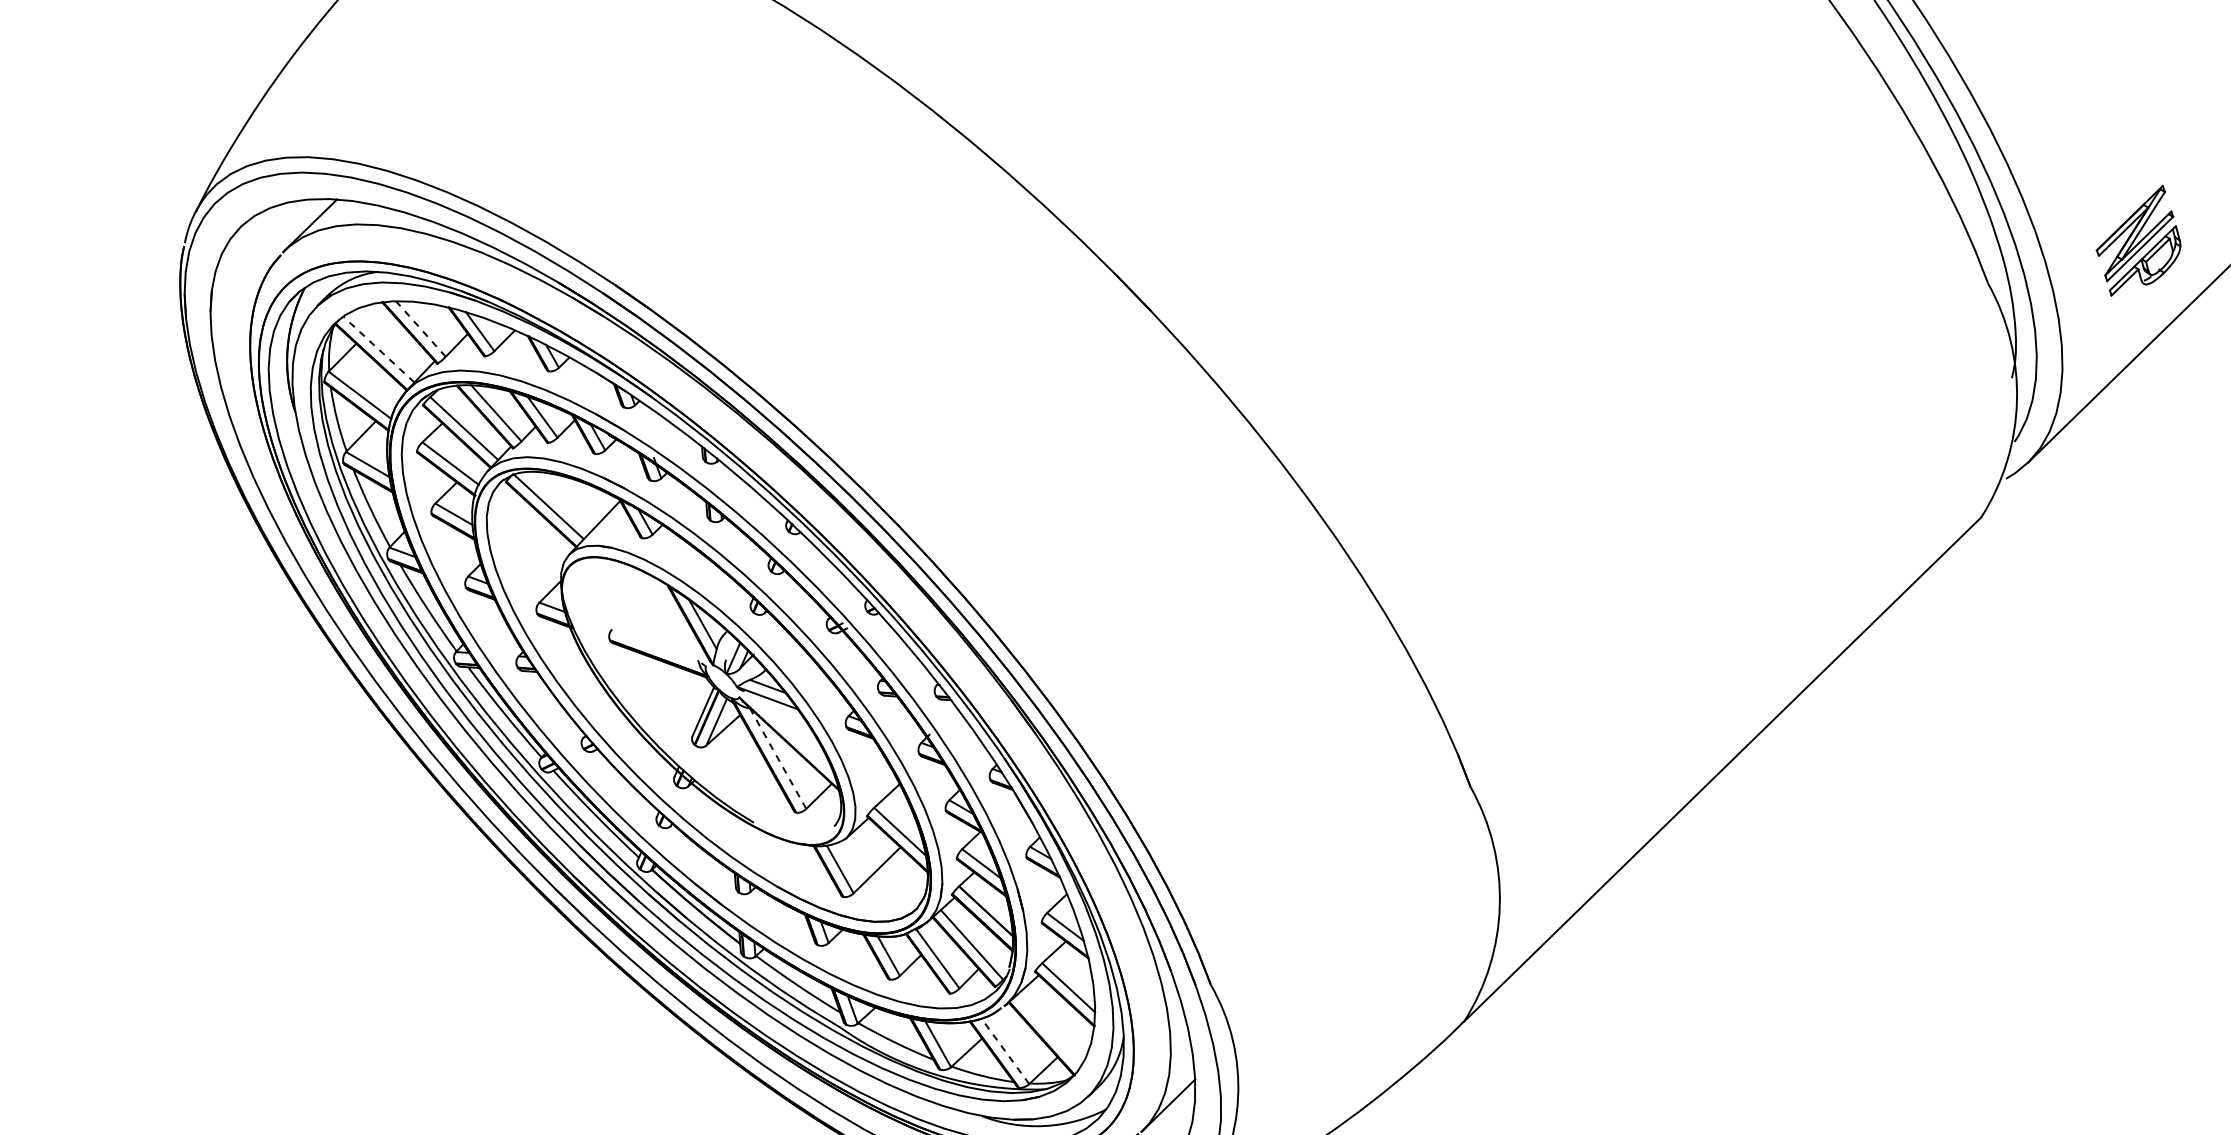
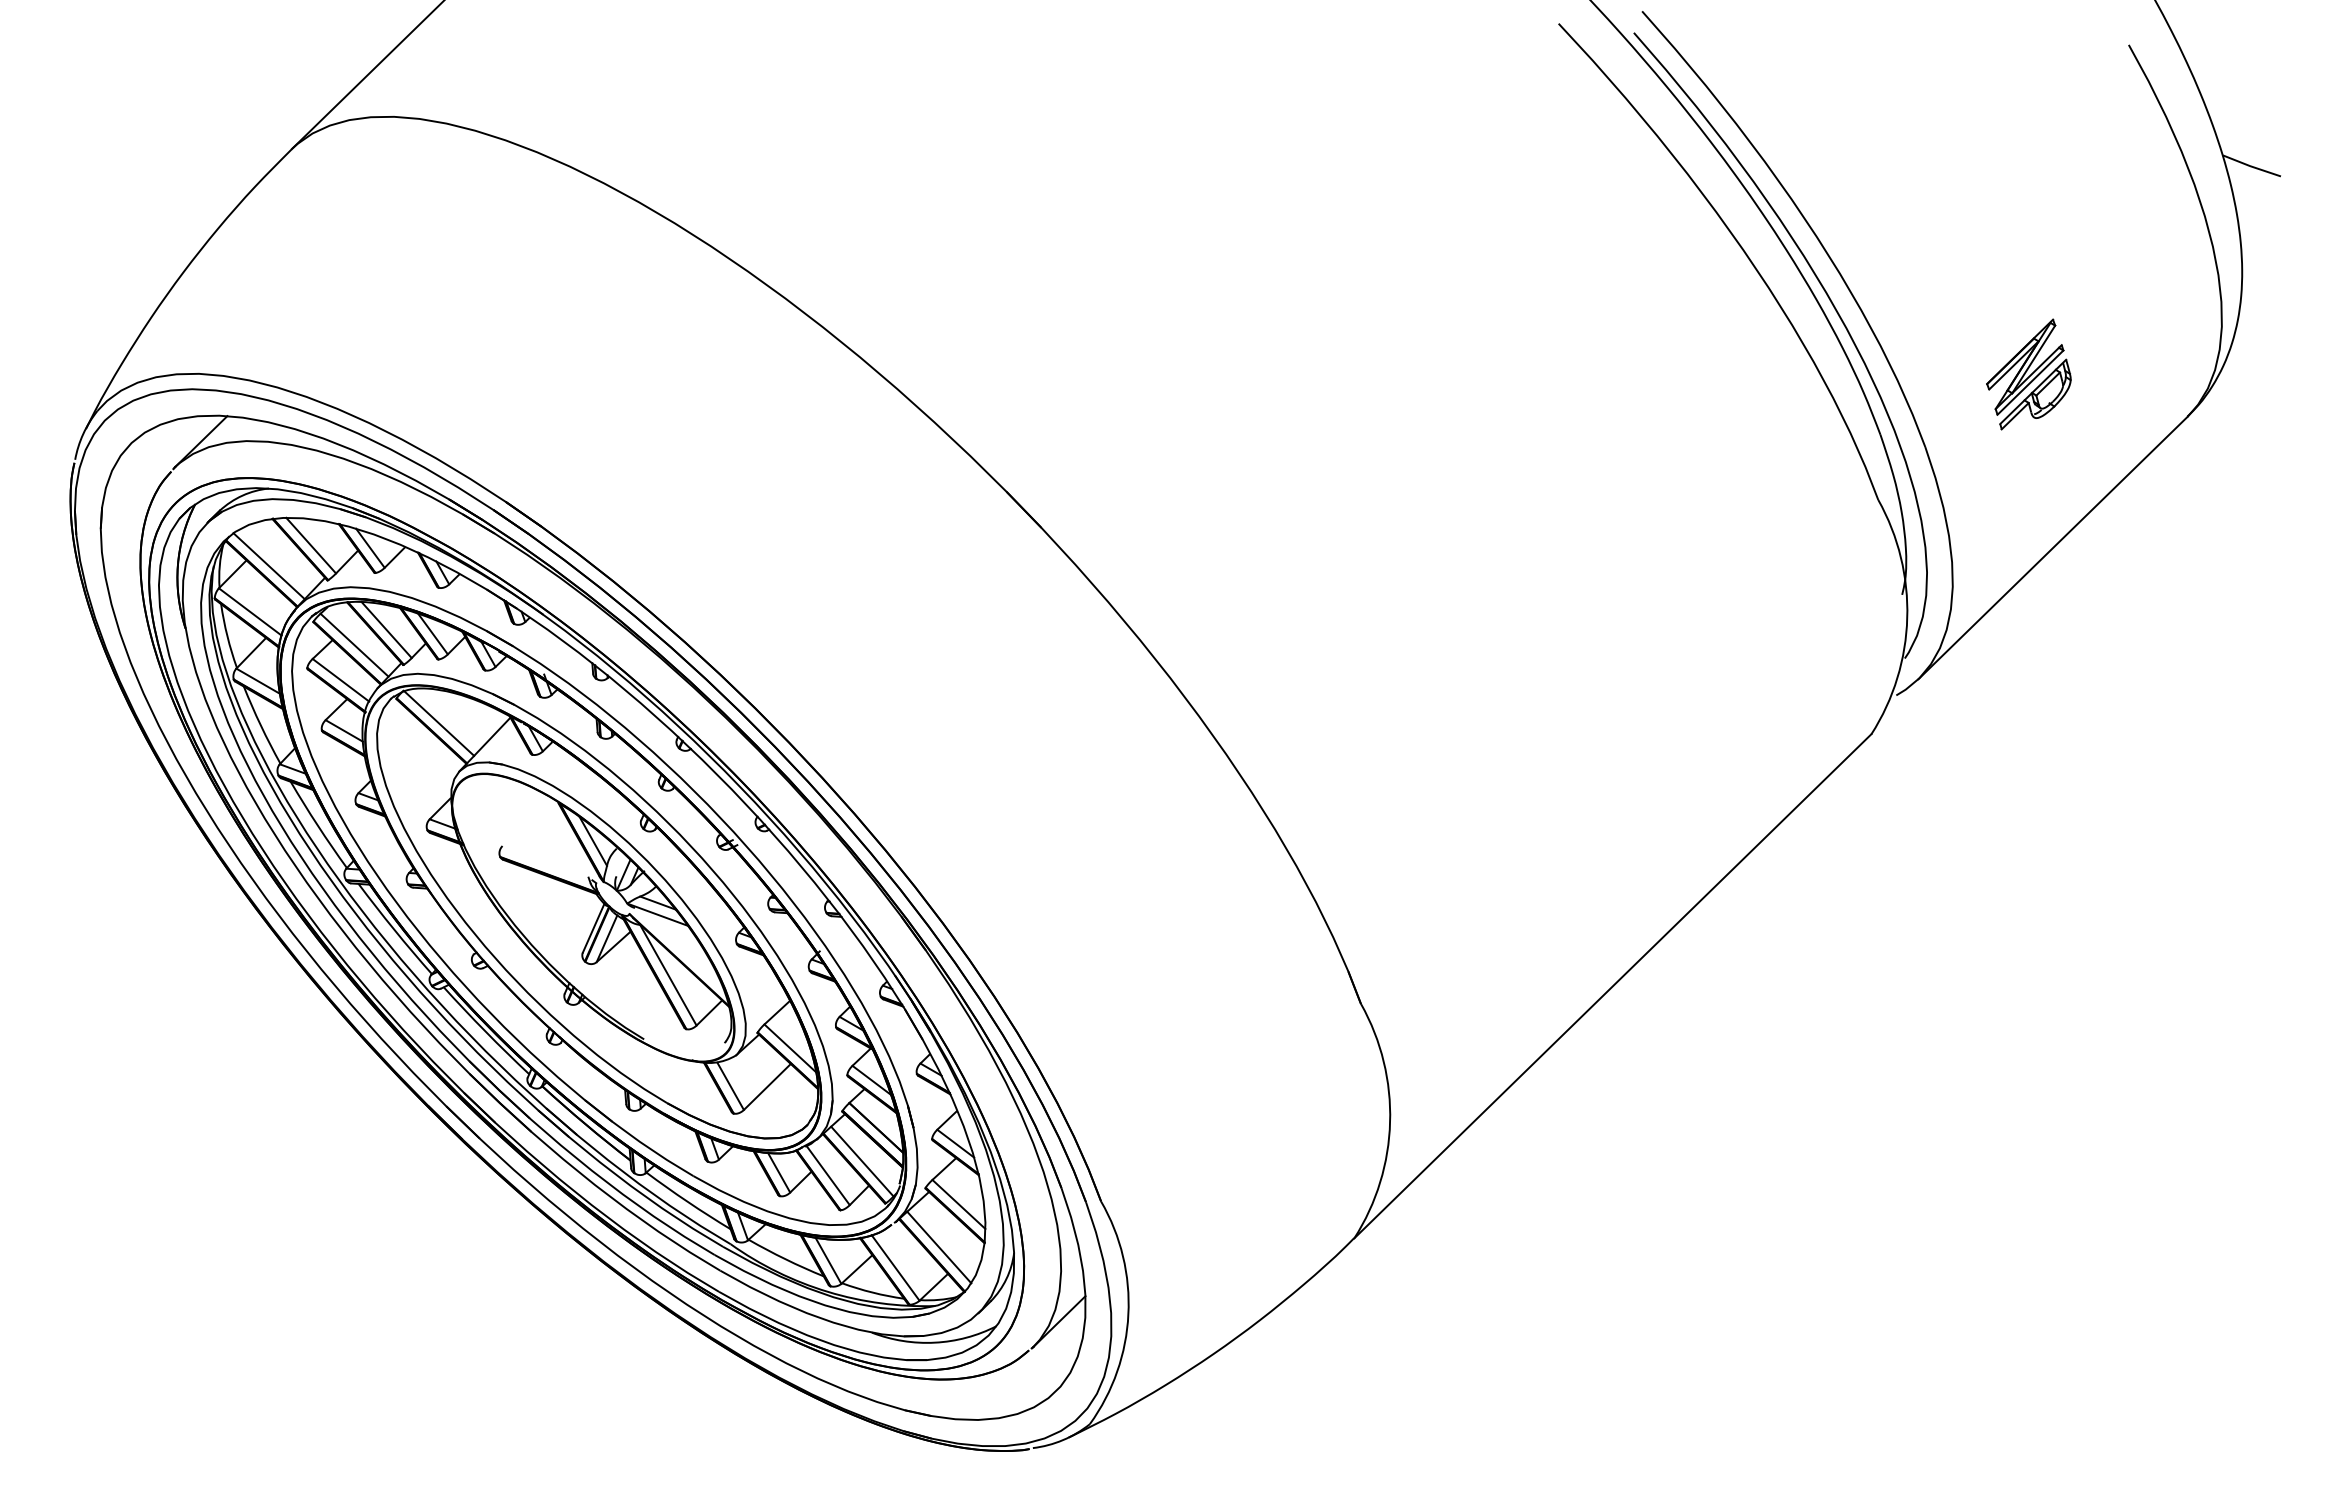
part: (2138, 240) -> (2028, 374), moved
line: (420, 328) -> (310, 545), dashed -> solid
line: (379, 349) -> (269, 566), dashed -> solid
line: (778, 758) -> (668, 975), dashed -> solid
line: (1049, 1030) -> (939, 1247), added
line: (1005, 1050) -> (895, 1267), dashed -> solid

